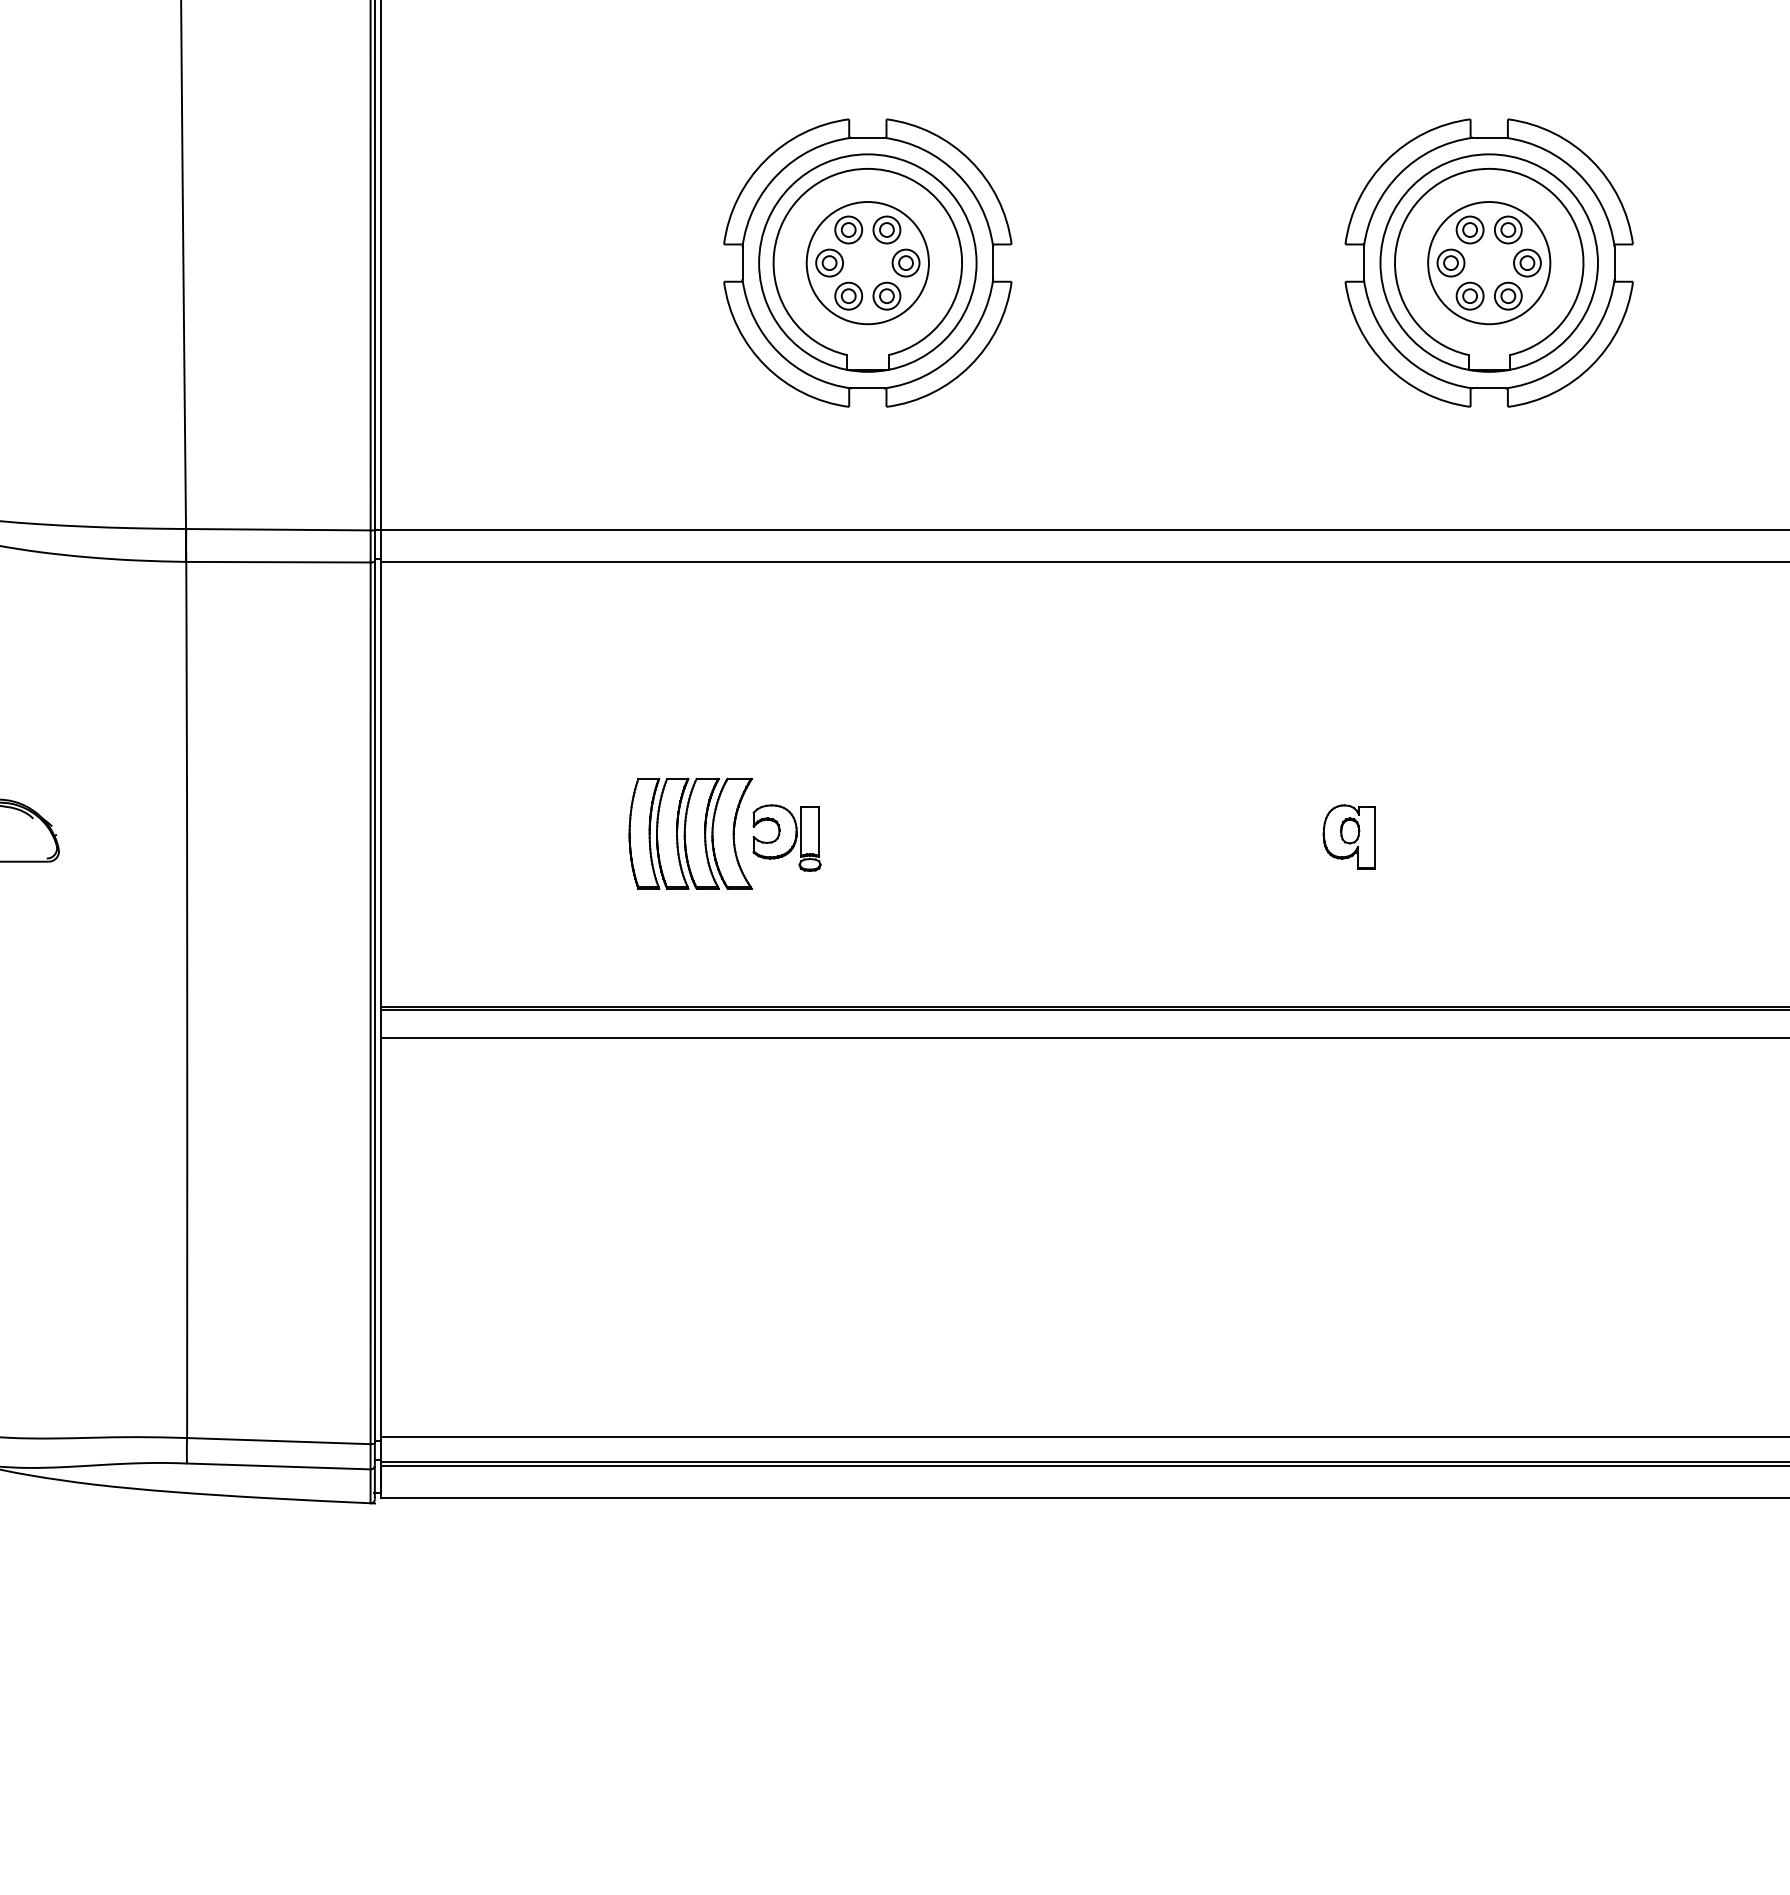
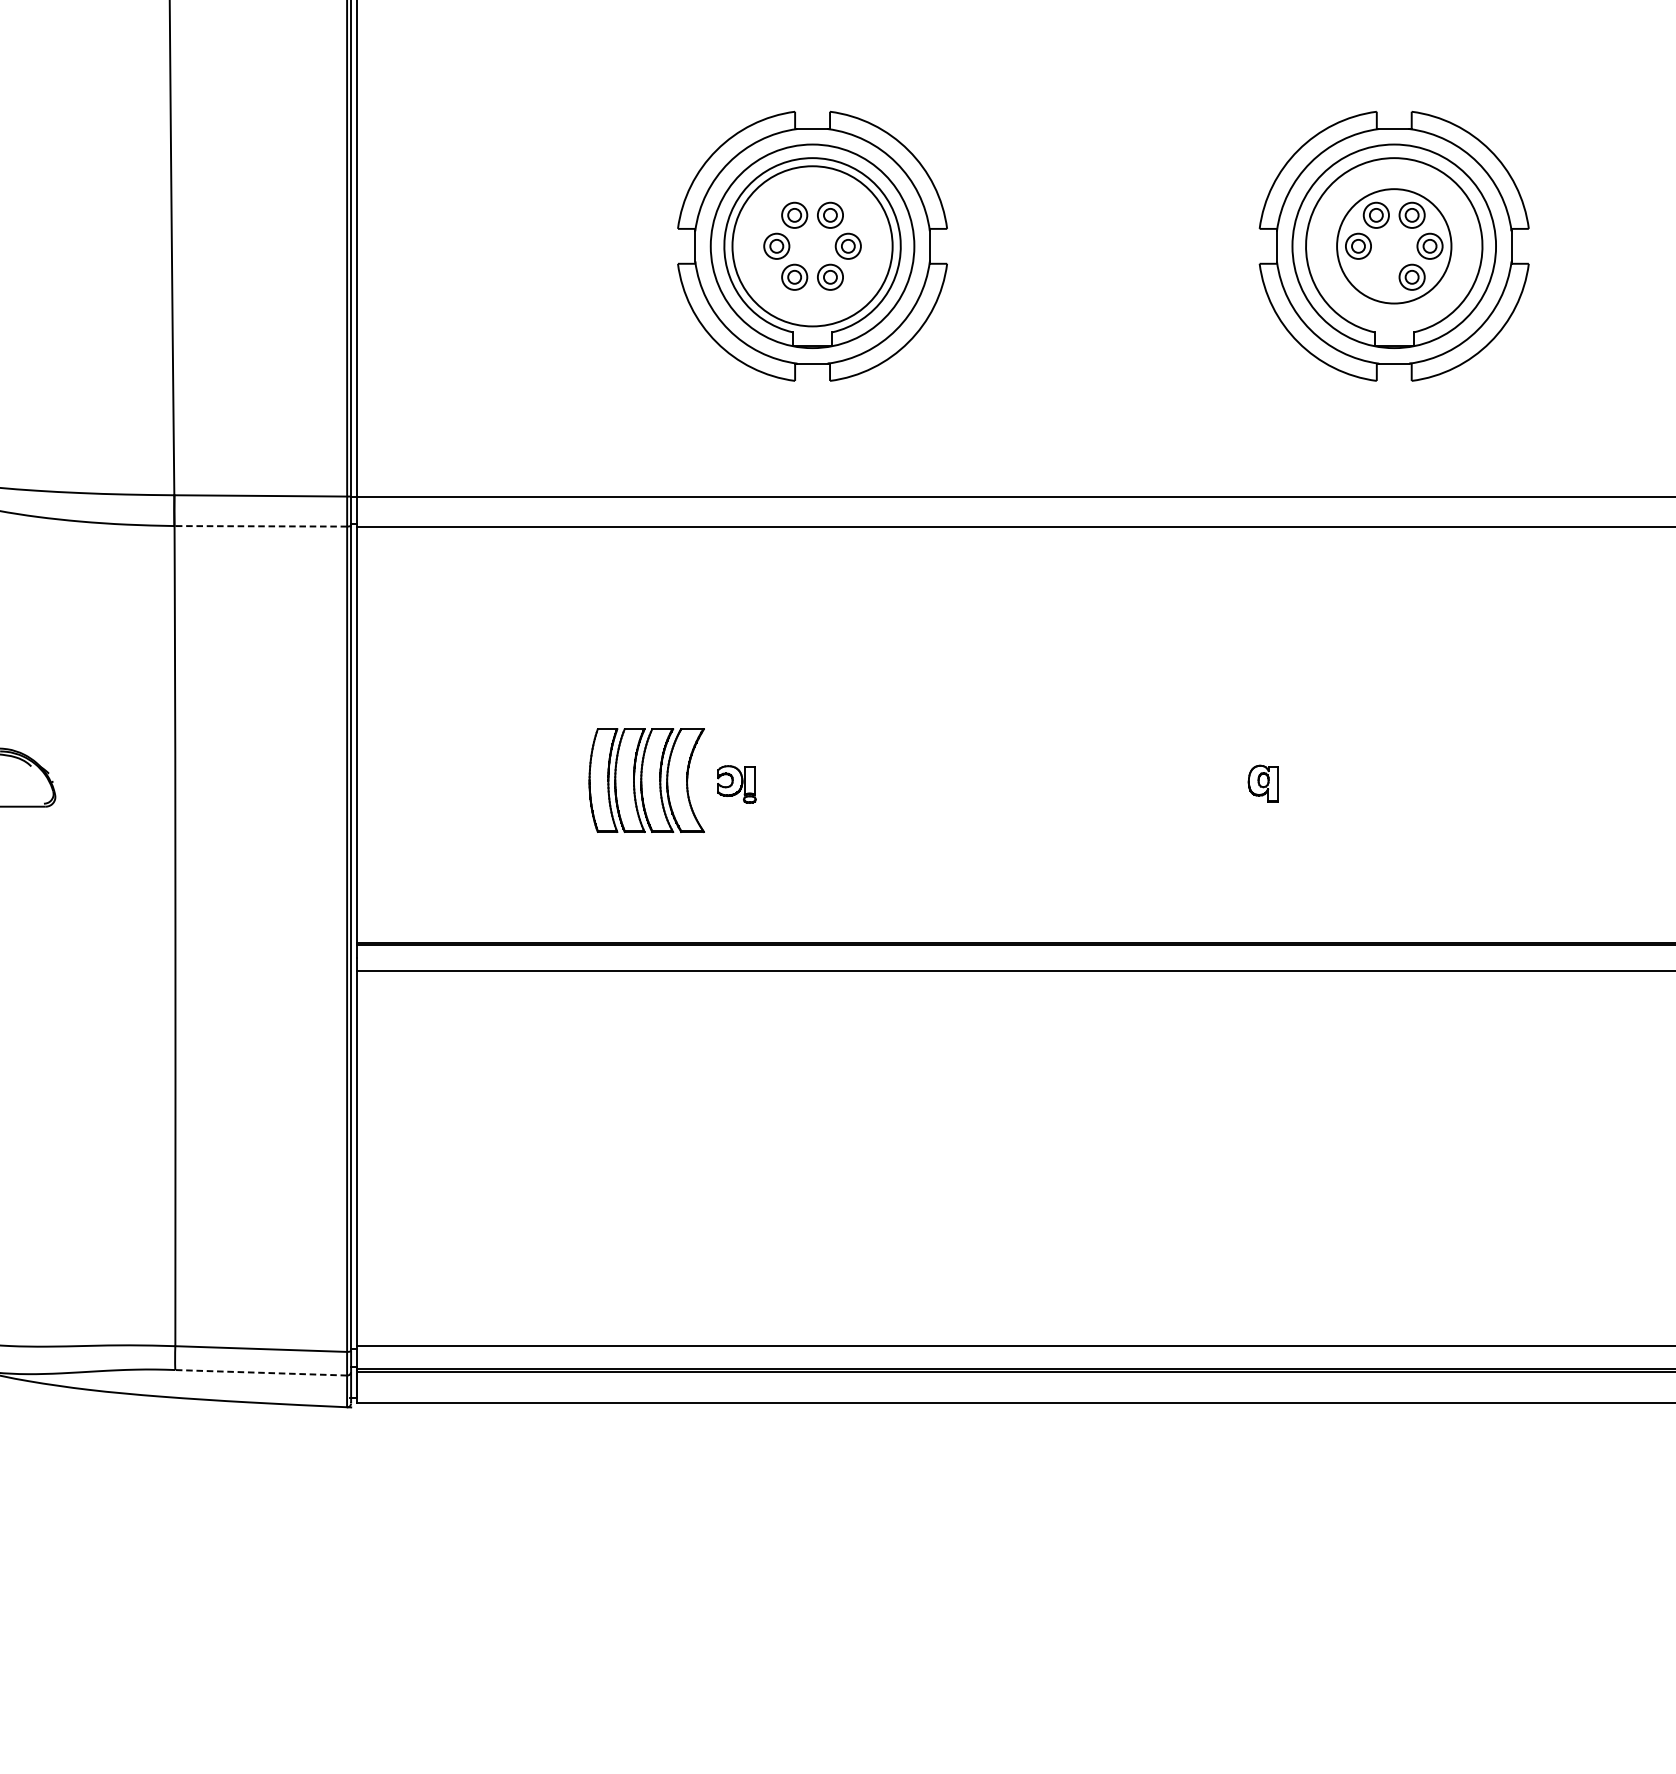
circle: (867, 263) -> (812, 246), size x1.4
part: (1469, 295) -> (1375, 276), removed
line: (277, 562) -> (259, 526), solid -> dashed
part: (1348, 836) -> (1262, 783), size x0.6
part: (786, 837) -> (736, 784), size x0.6
line: (278, 1466) -> (260, 1372), solid -> dashed

